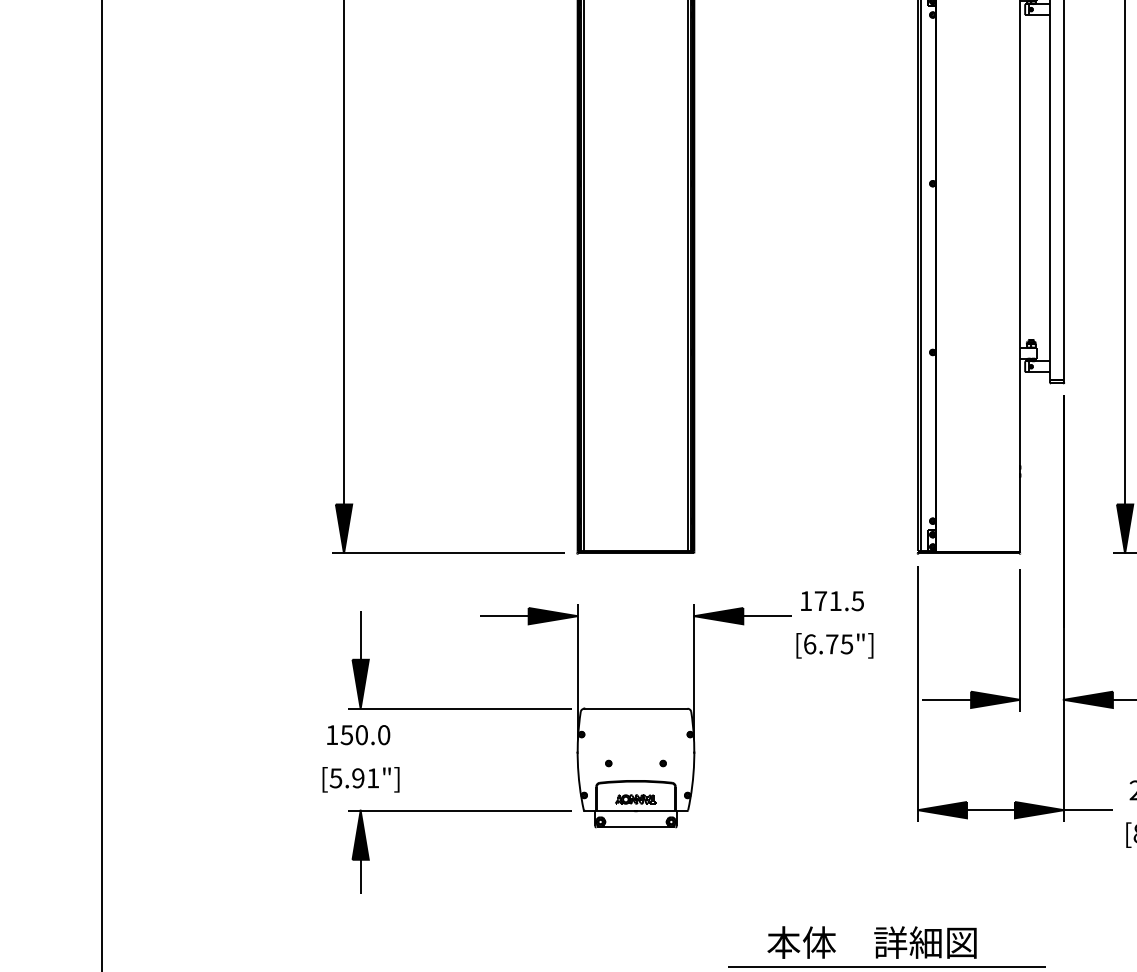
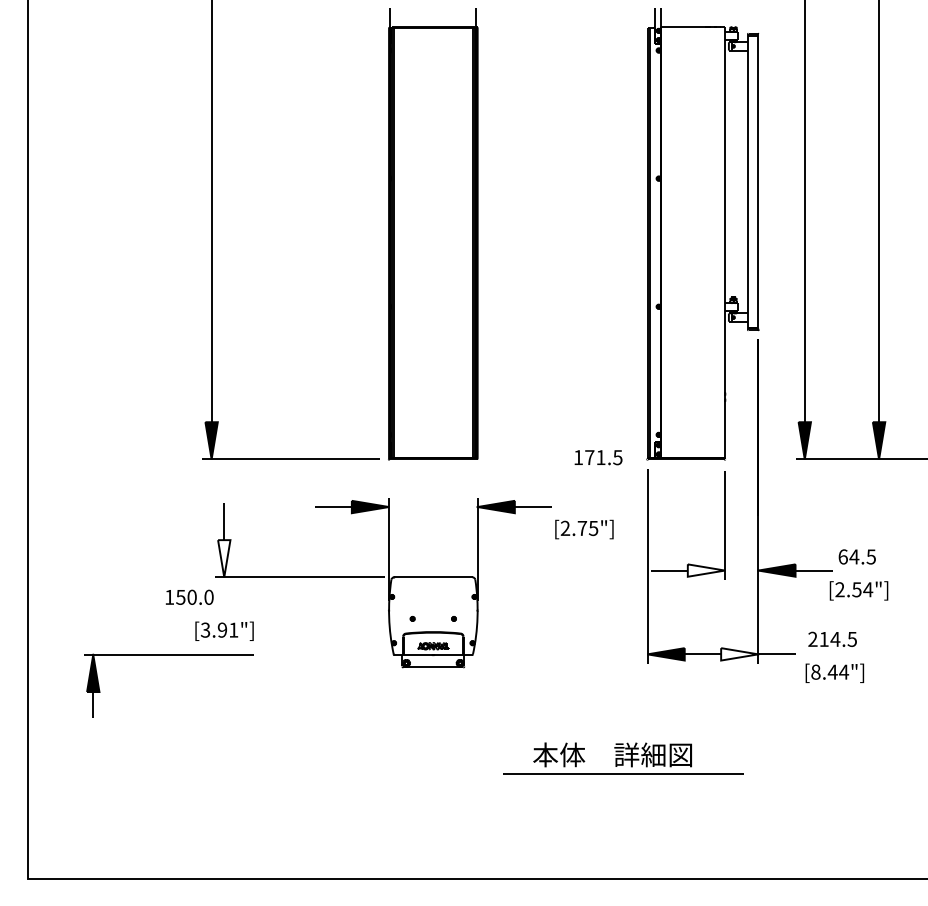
text: (832, 600) -> (598, 457), moved
text: (810, 644) -> (565, 528), [6.75"] -> [2.75"]
fill: (360, 683) -> (224, 558), removed
fill: (995, 699) -> (706, 570), removed
text: (358, 733) -> (189, 596), moved
text: (335, 777) -> (205, 629), [5.91"] -> [3.91"]
fill: (1039, 810) -> (739, 654), removed
part: (459, 811) -> (168, 655), moved

